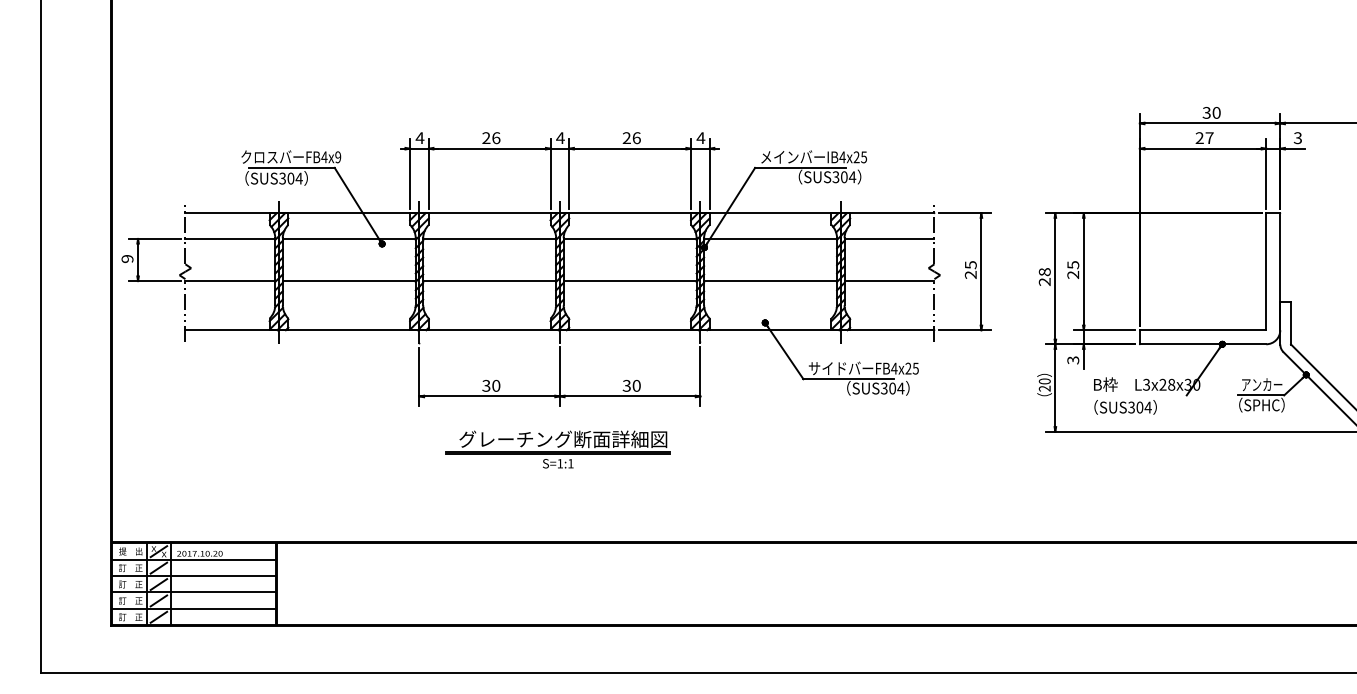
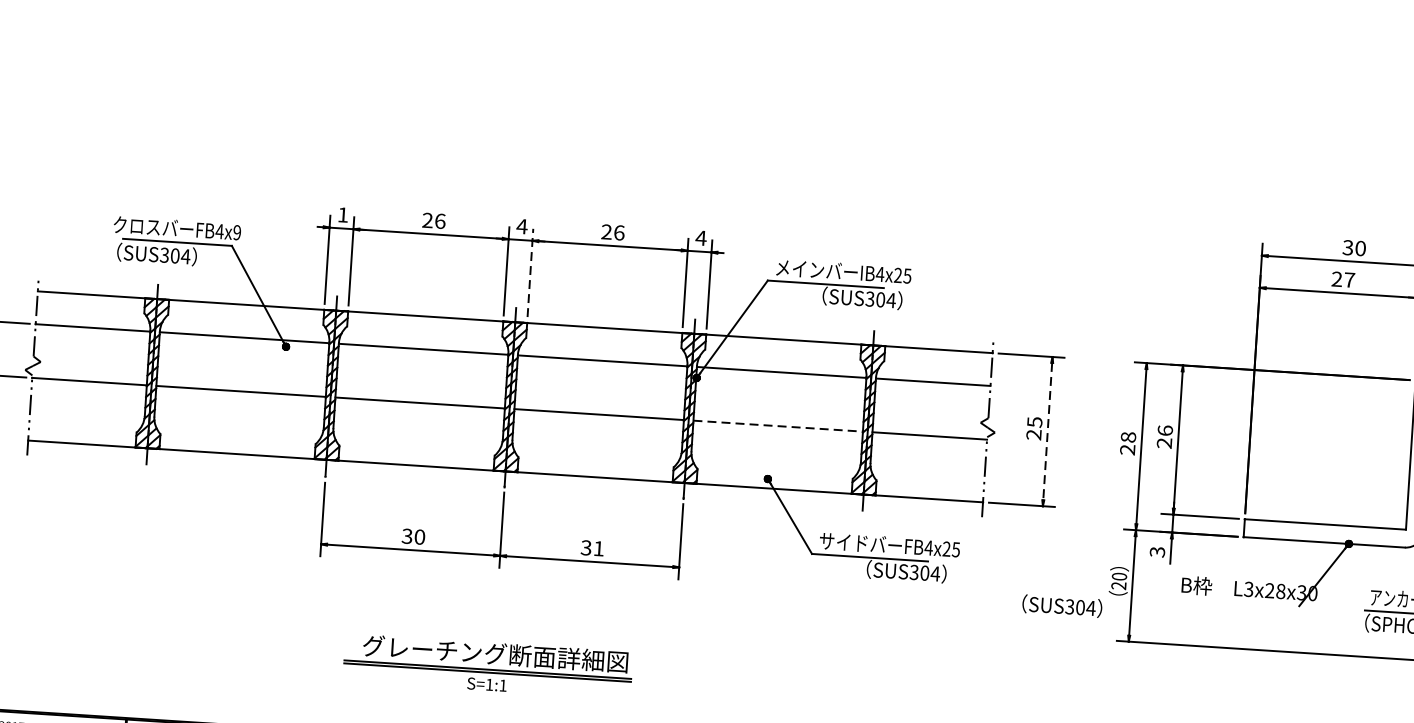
text: (419, 137) -> (342, 214), 4 -> 1
line: (569, 173) -> (530, 272), solid -> dashed
text: (1073, 265) -> (1165, 431), 25 -> 26
line: (981, 271) -> (1047, 431), solid -> dashed
line: (771, 281) -> (779, 426), solid -> dashed
text: (636, 385) -> (598, 548), 30 -> 31
text: (1125, 407) -> (1062, 606), moved
part: (557, 449) -> (487, 666), moved

